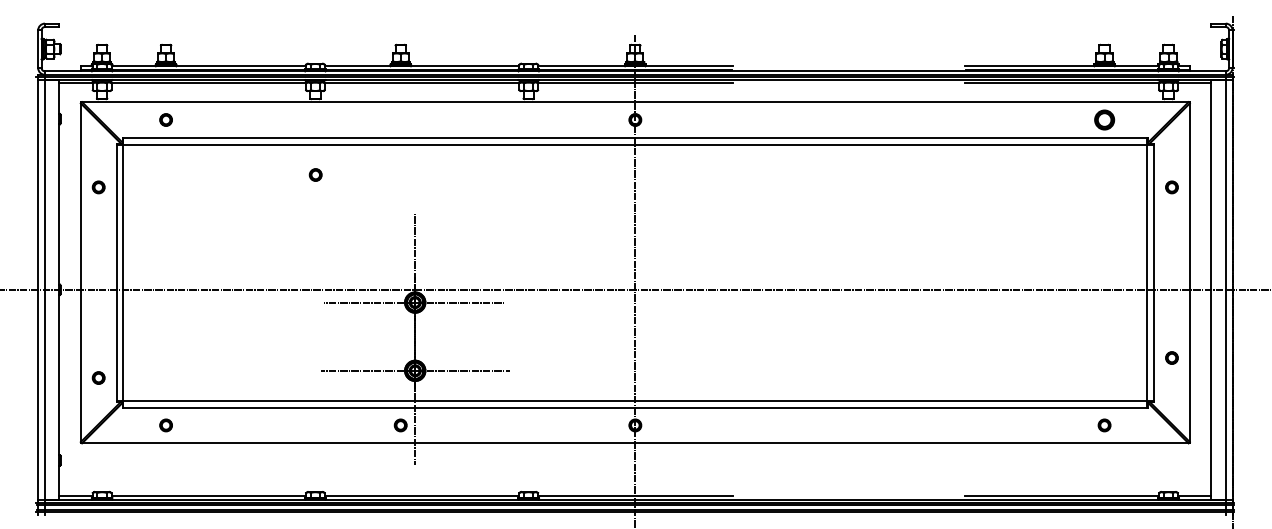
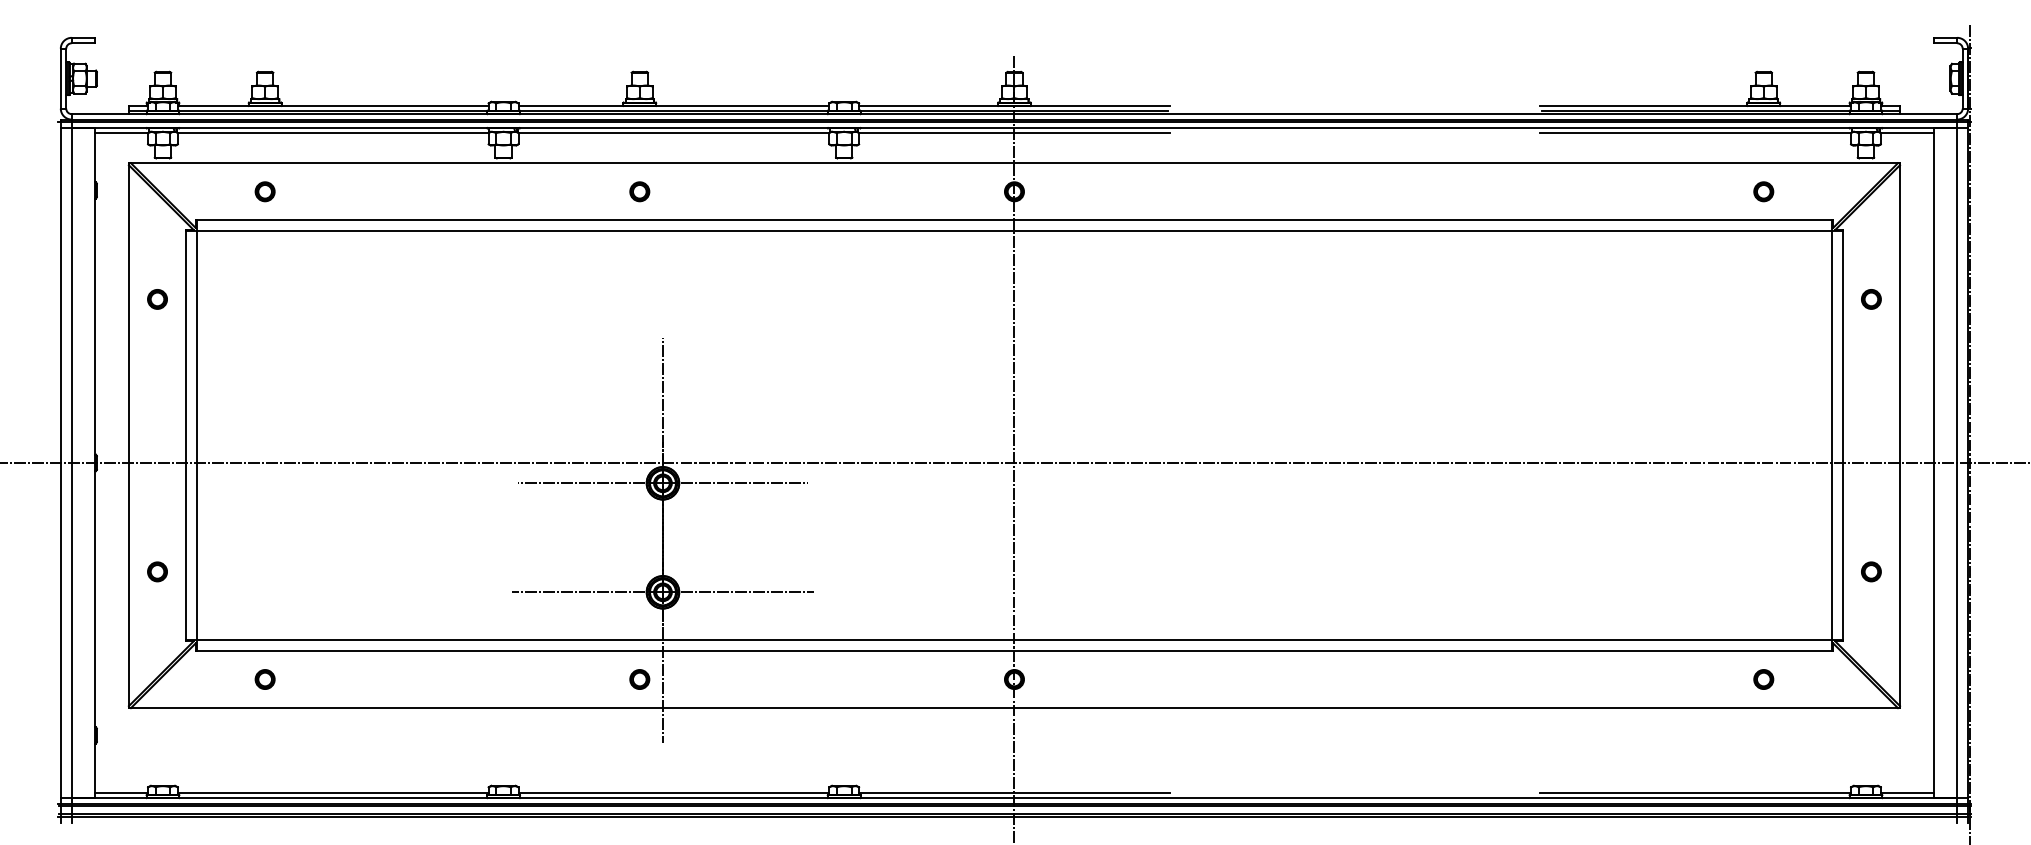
part: (1104, 119) -> (1763, 190), size x0.62
part: (315, 174) -> (639, 190), moved
part: (98, 377) -> (157, 571), moved

